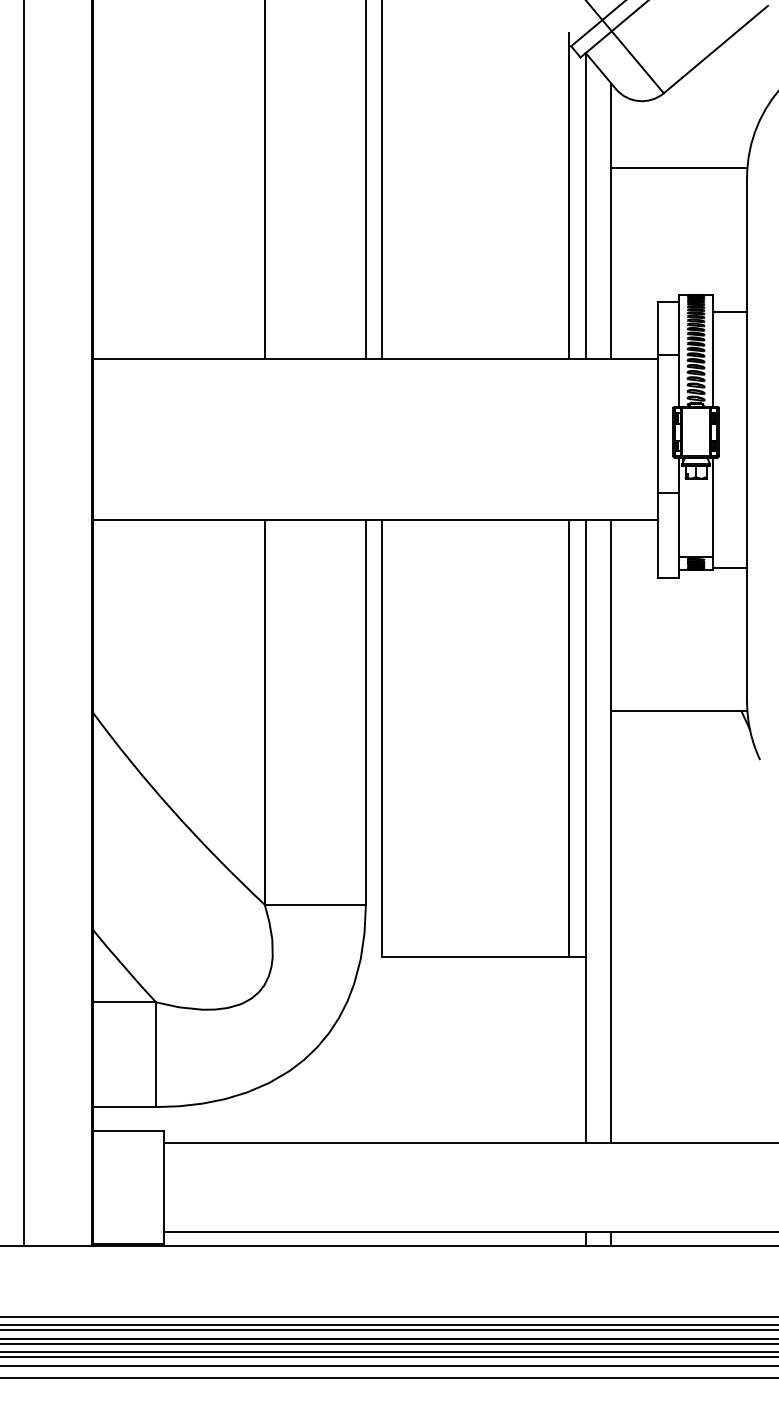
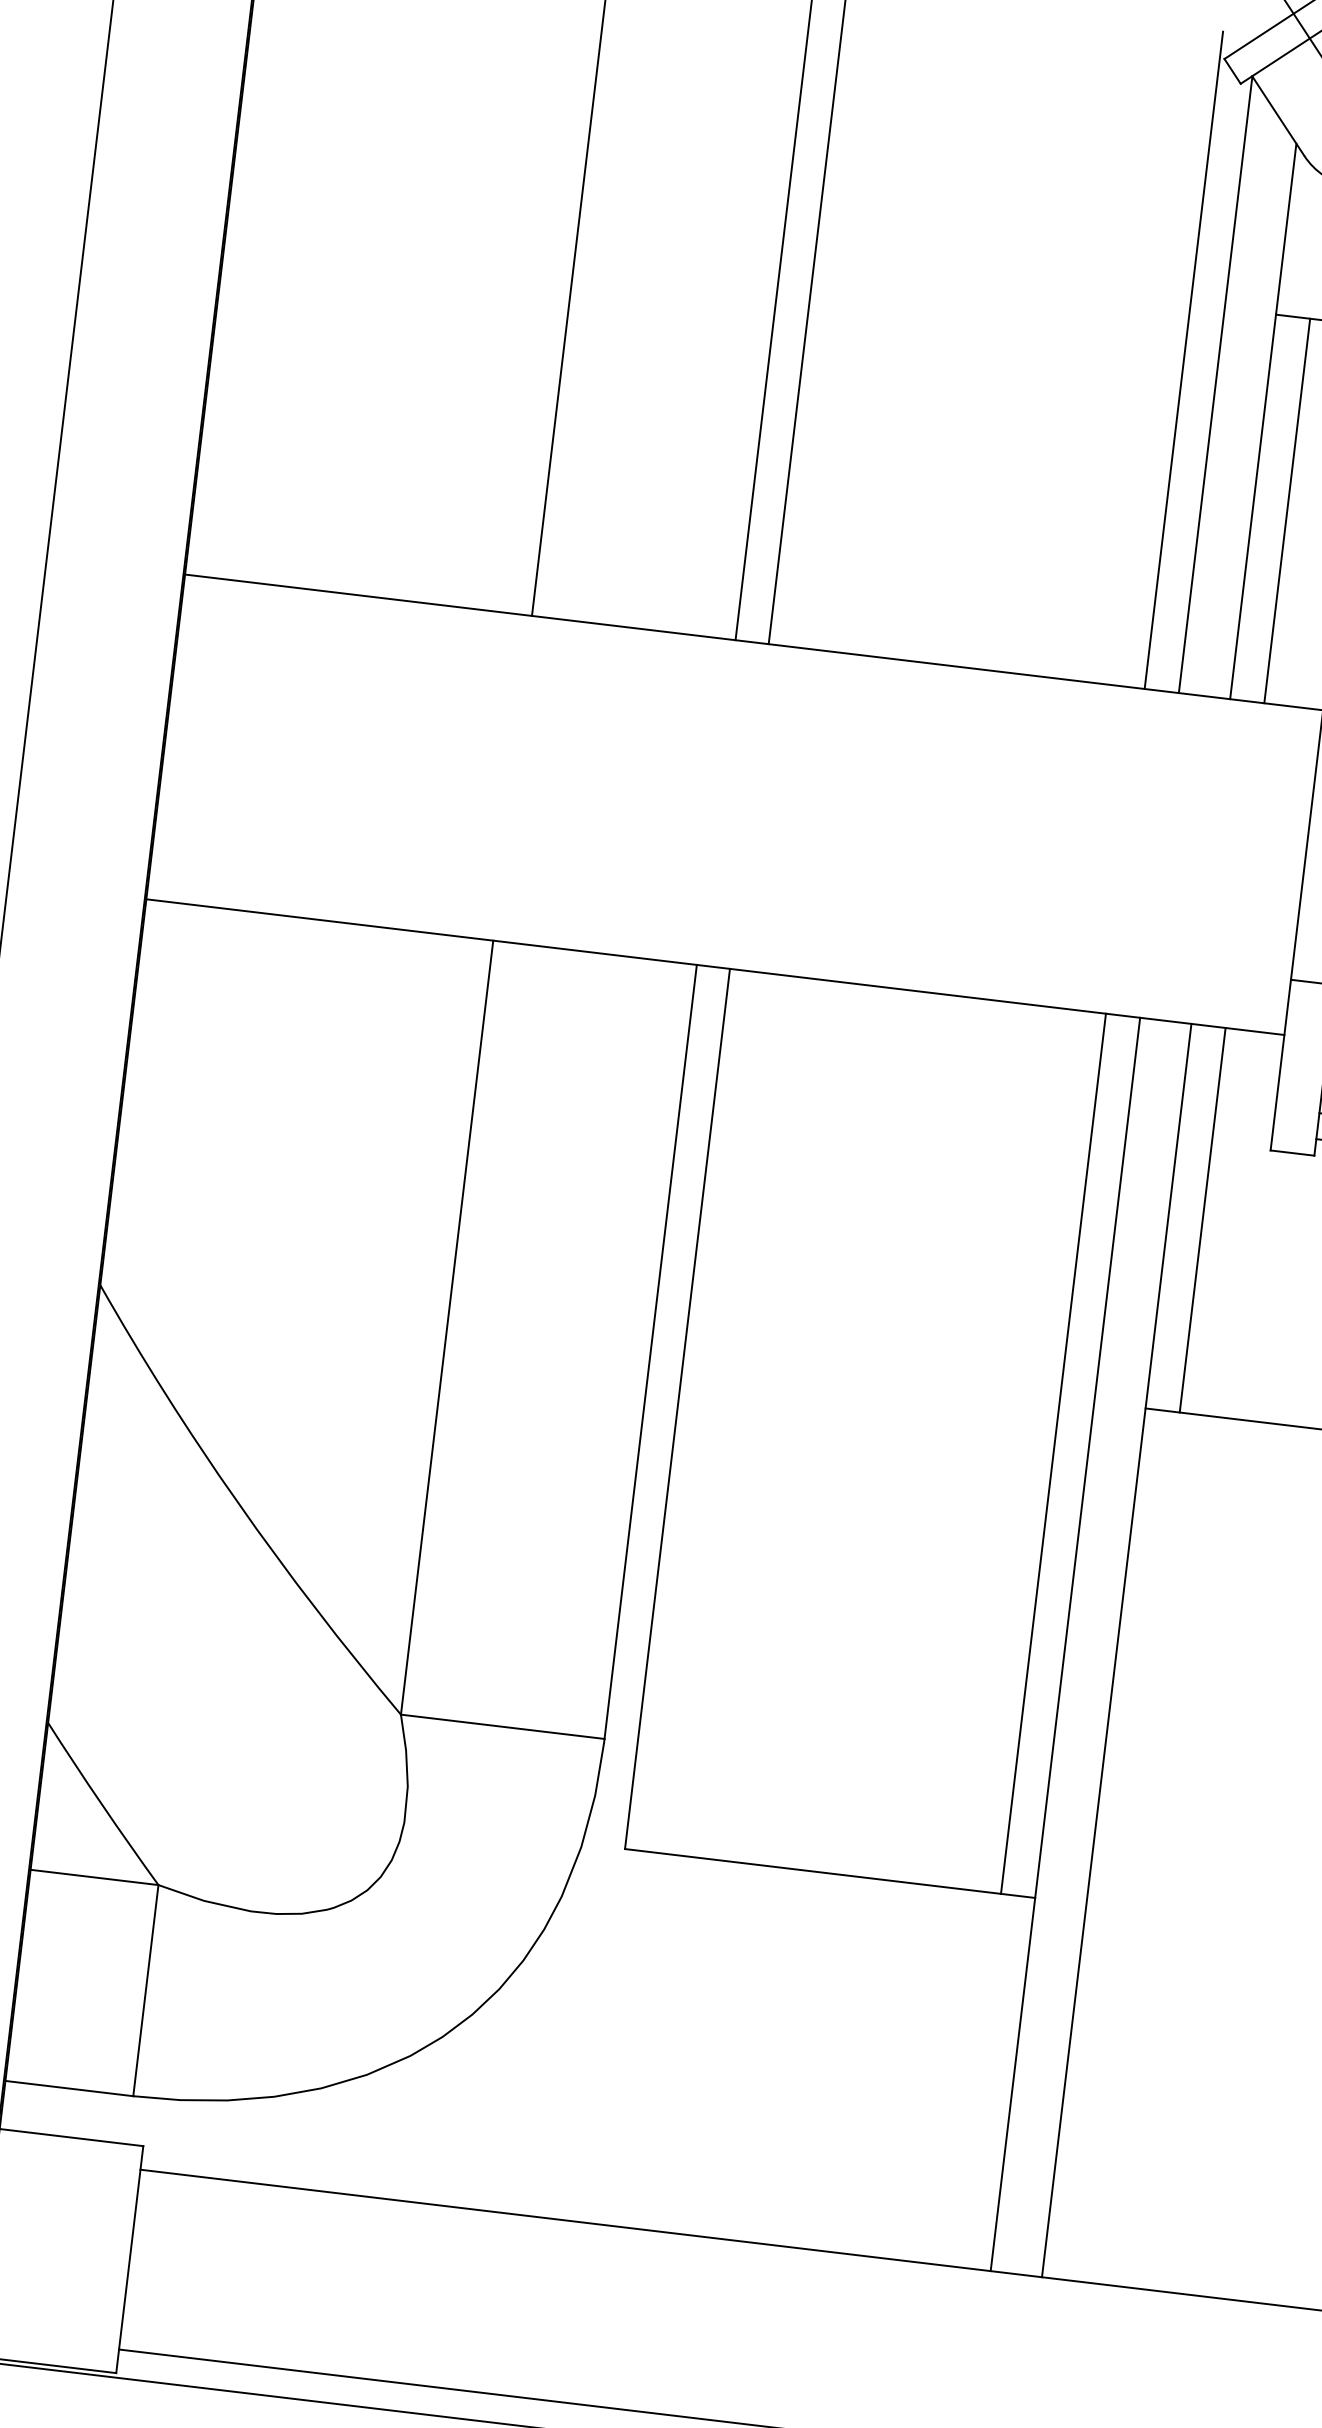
line: (628, 263) -> (1287, 510), added
line: (628, 615) -> (1203, 1219), added

